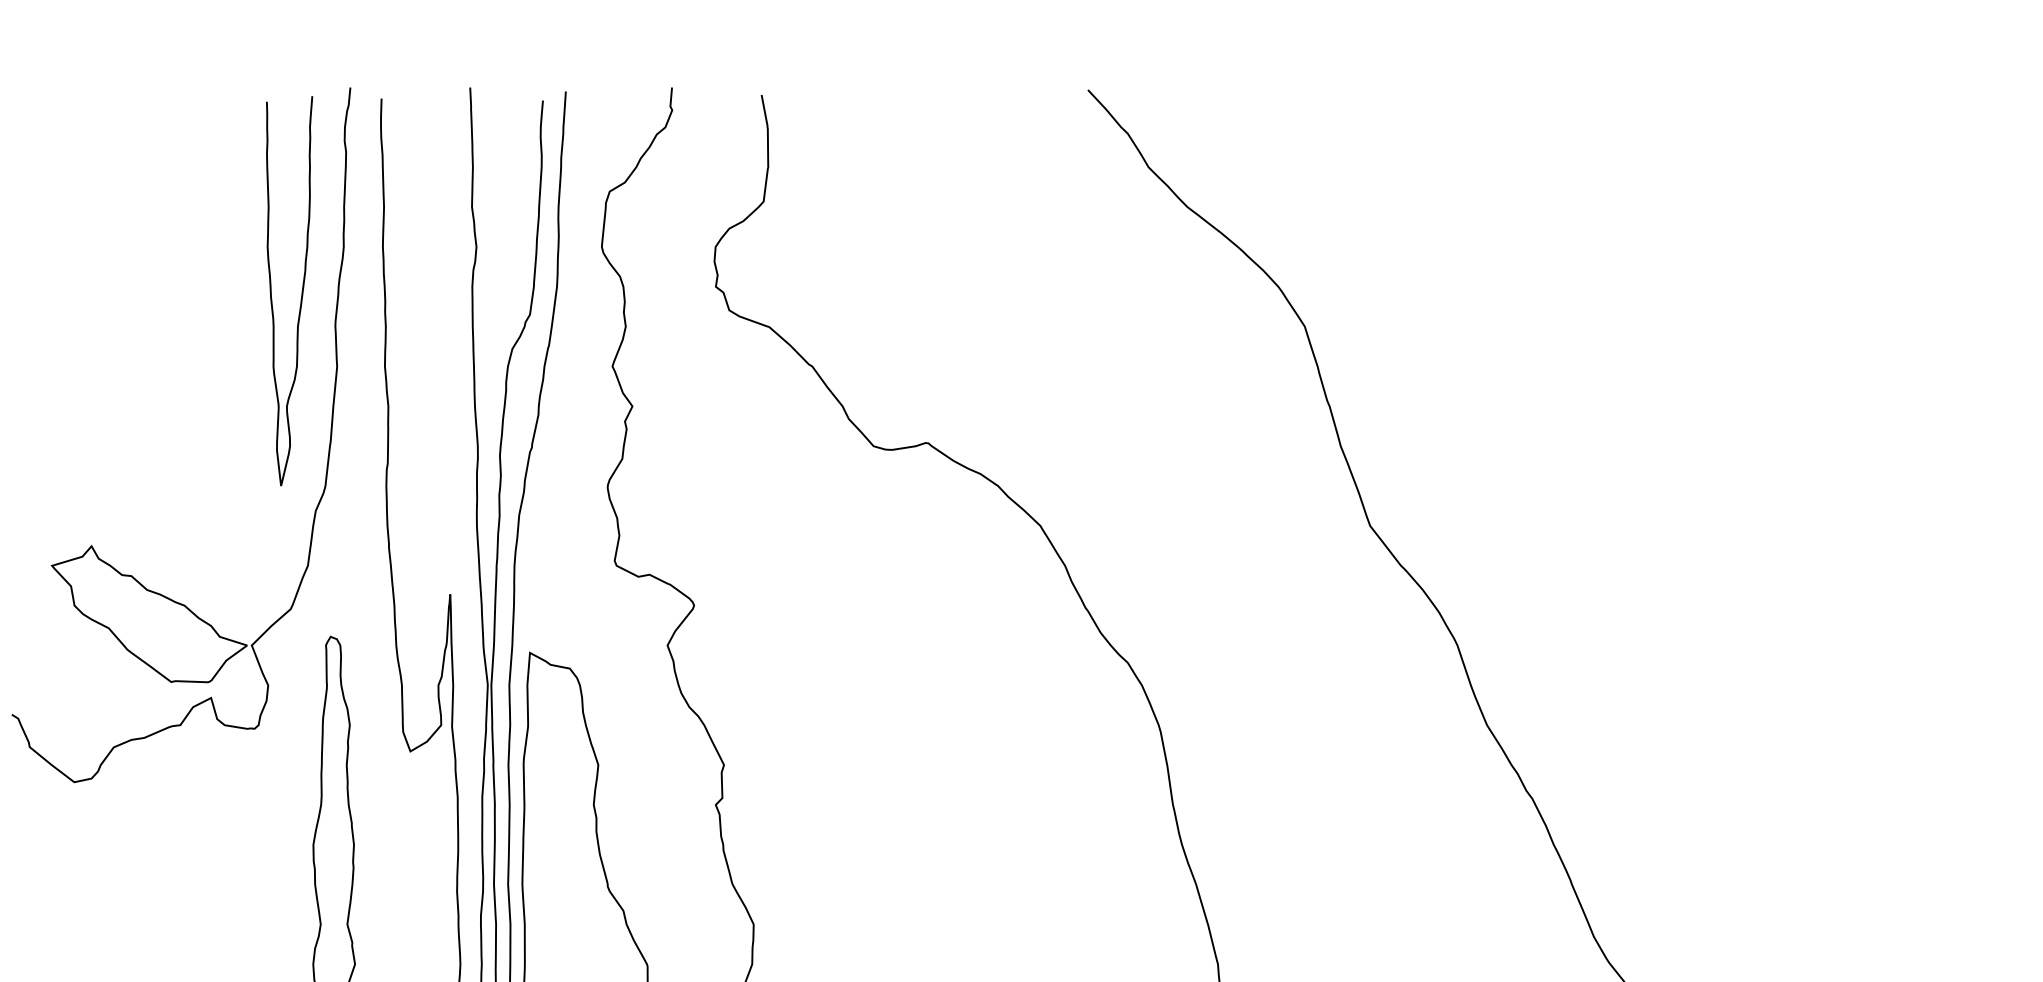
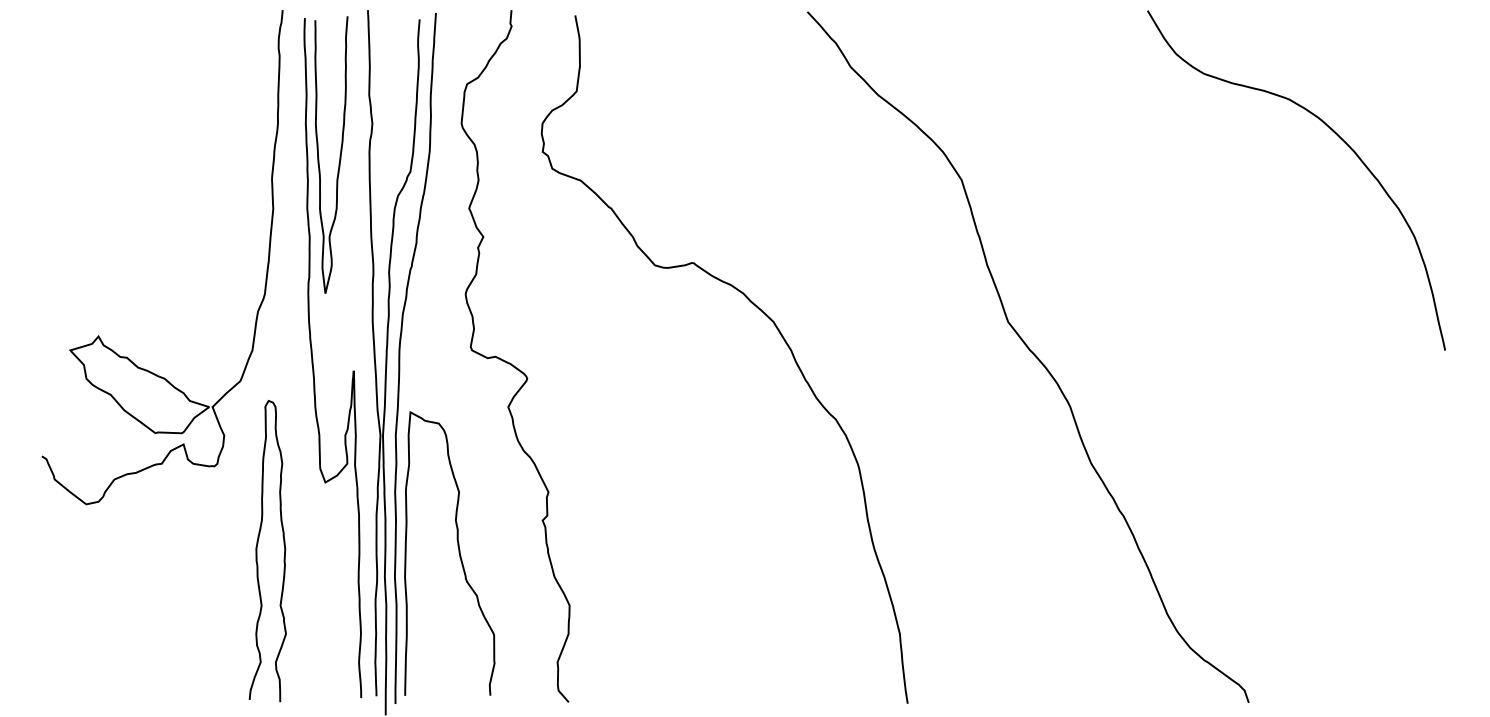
curve: (1834, 266) -> (1338, 137), added
curve: (300, 291) -> (339, 155), moved

